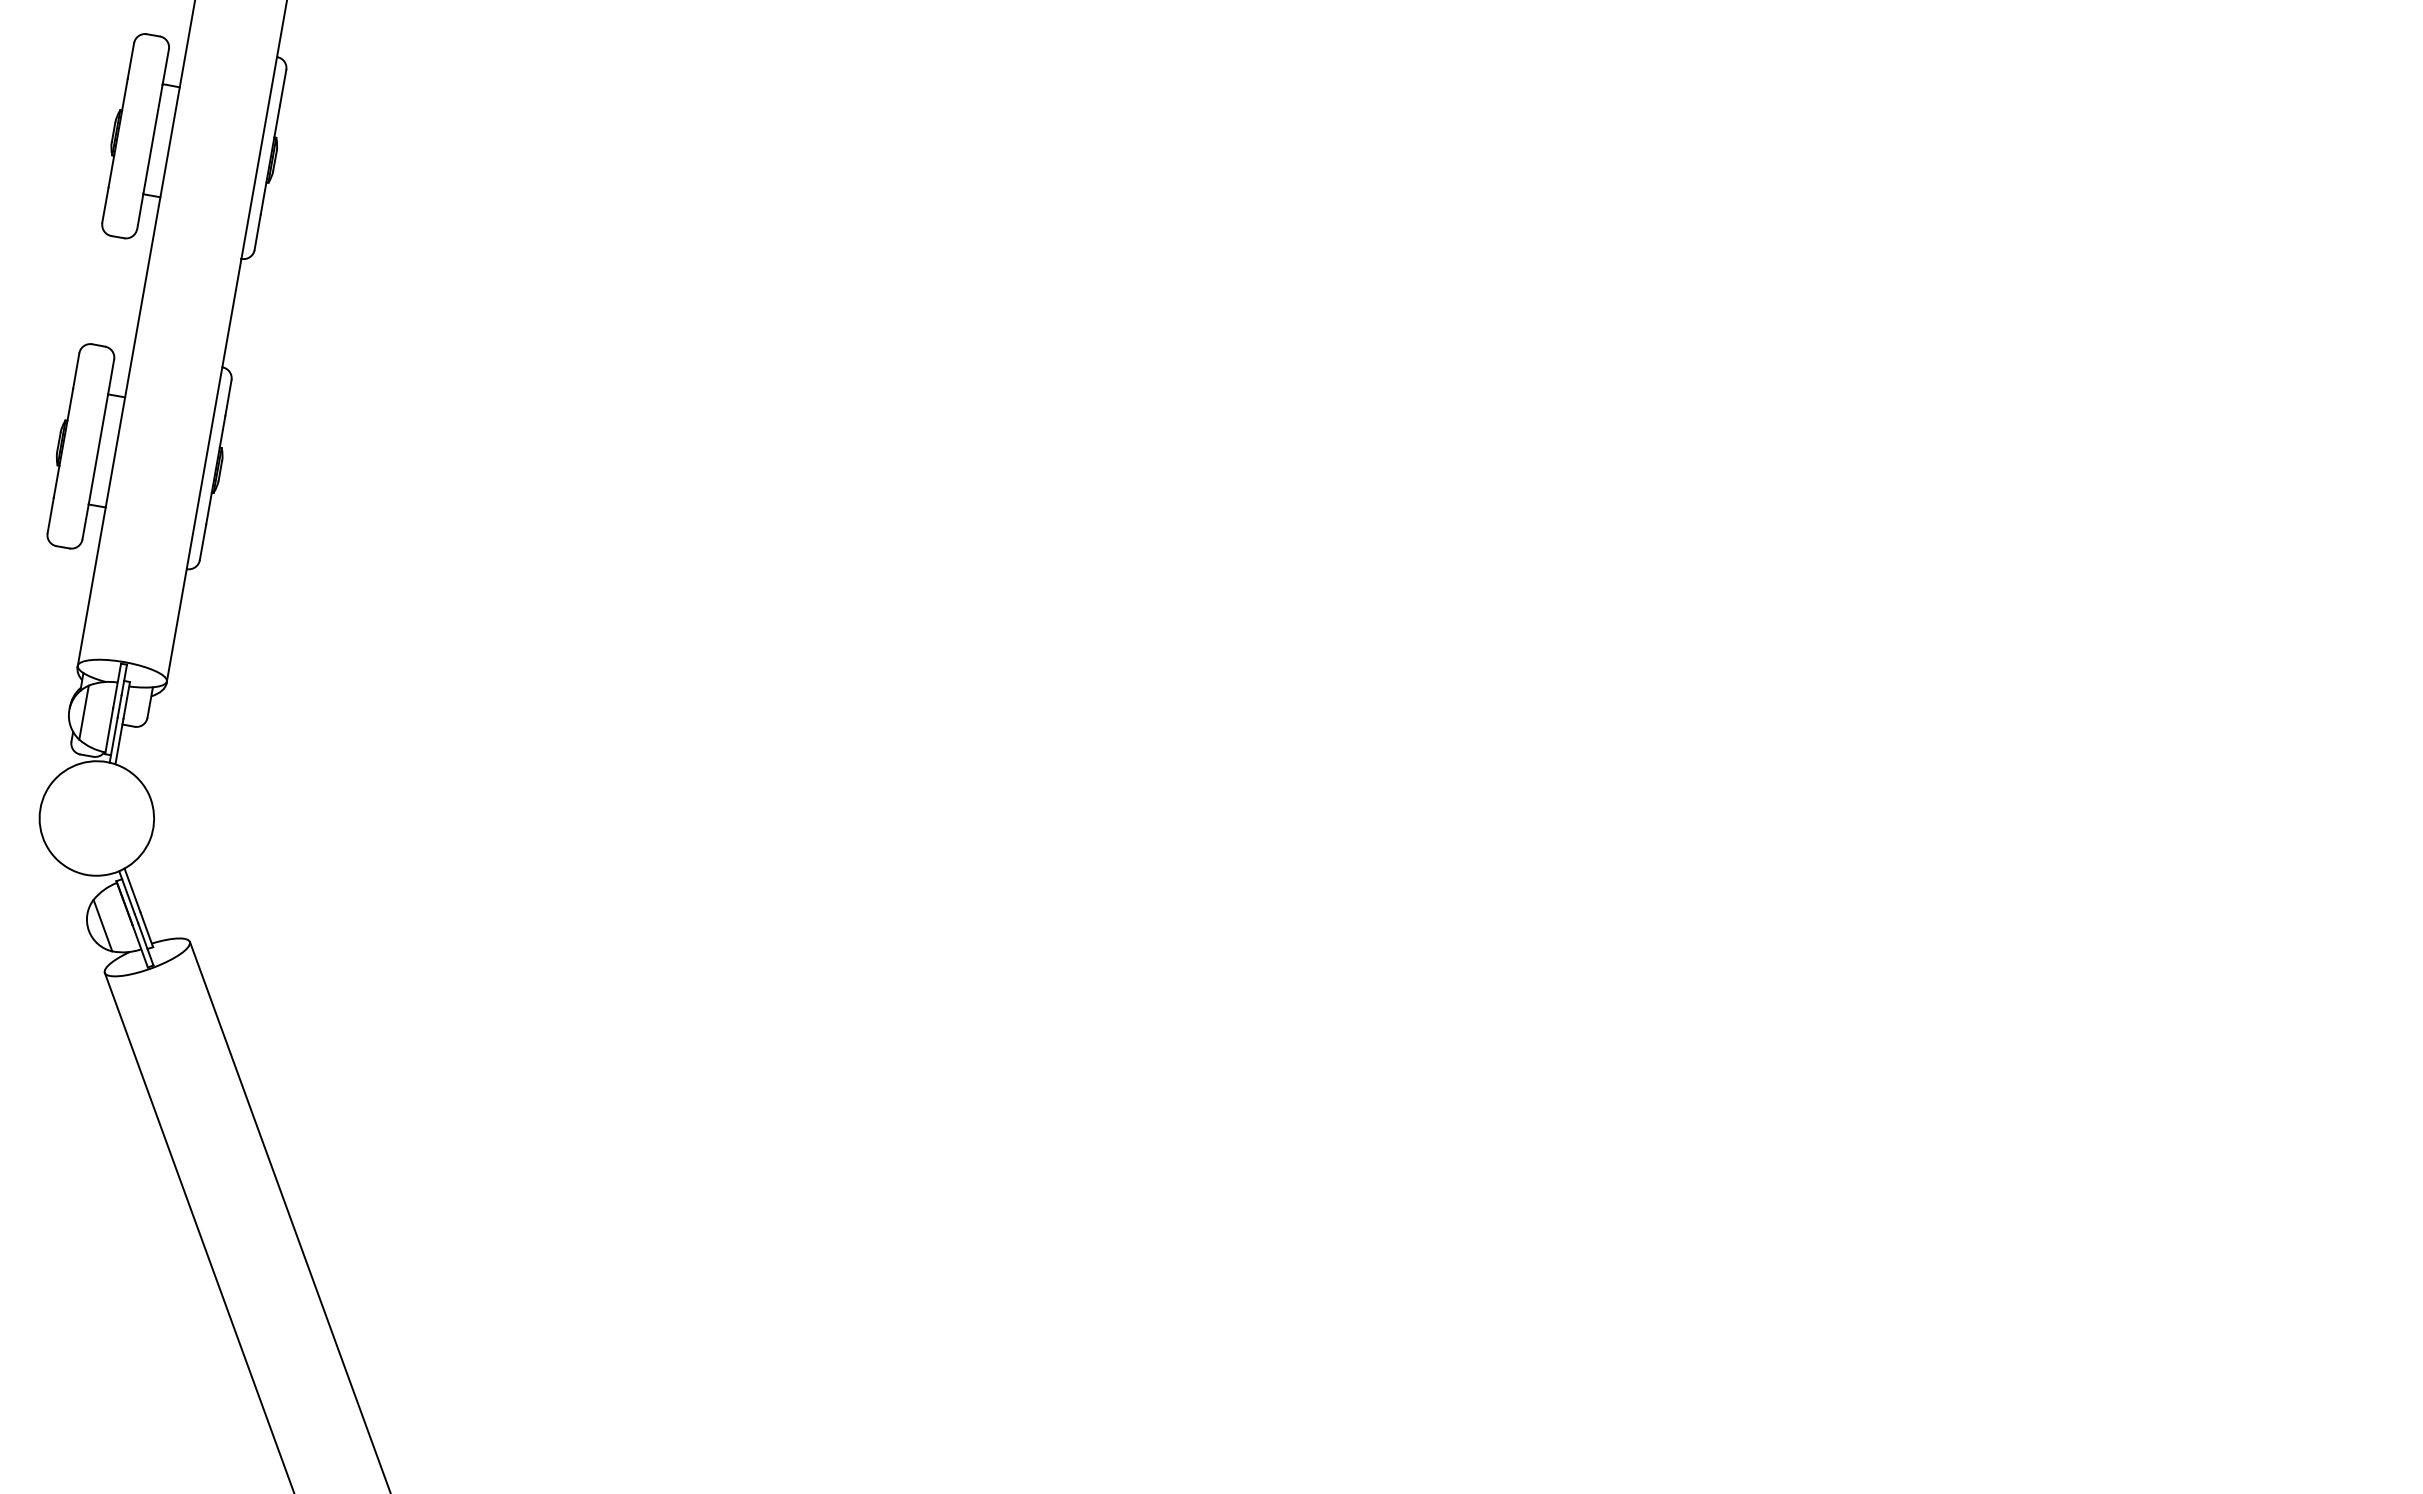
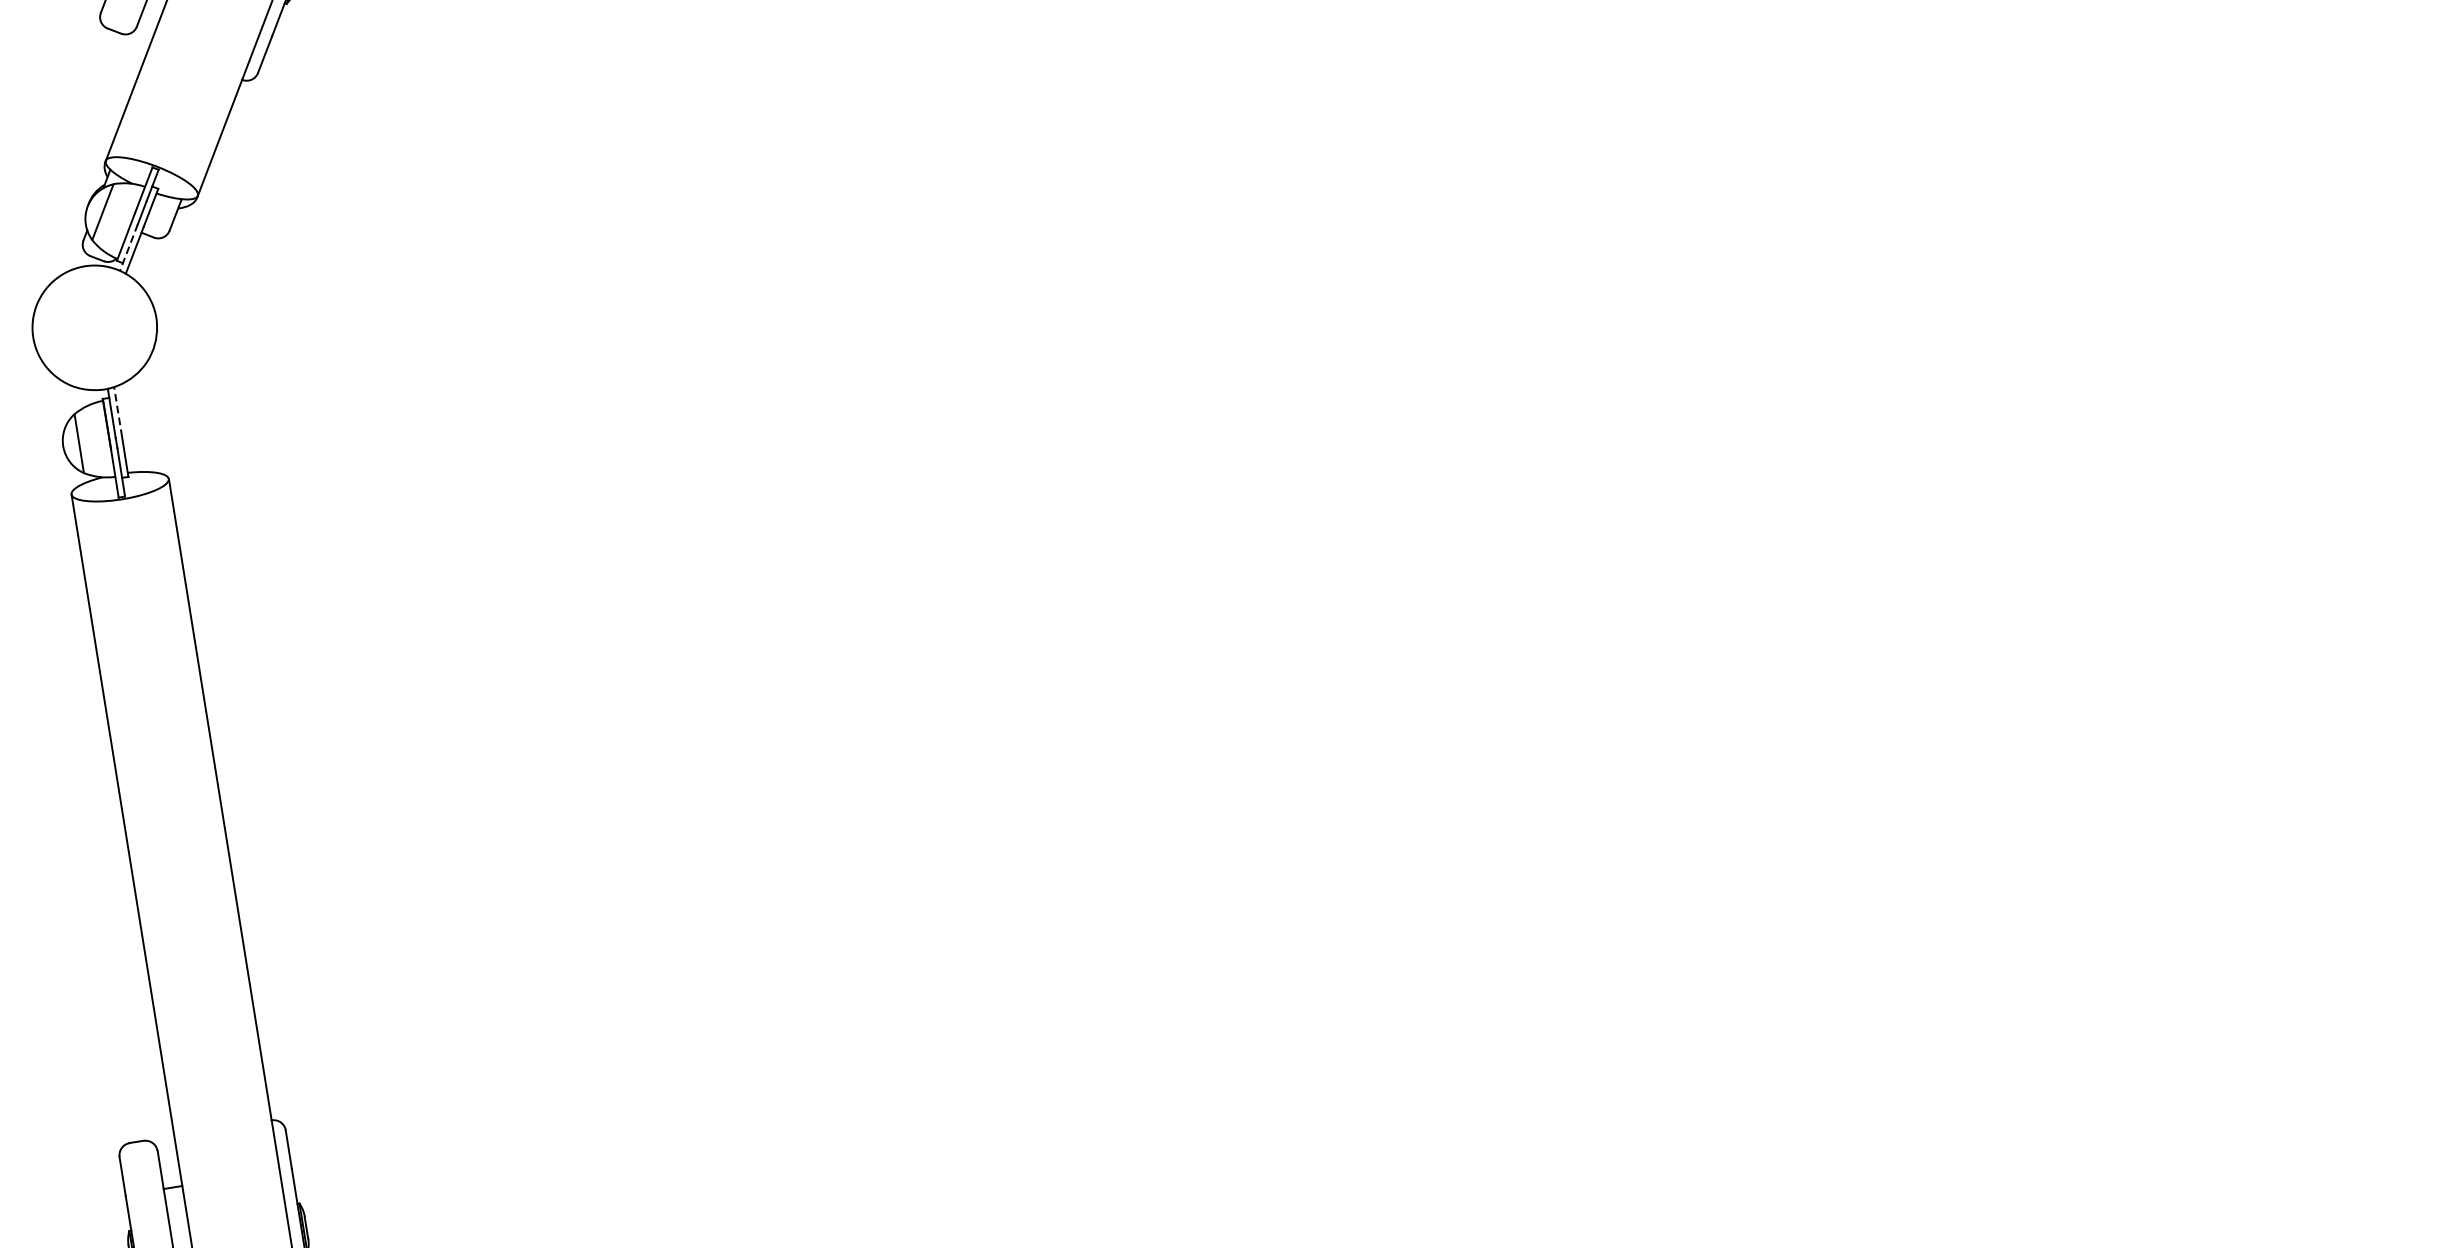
line: (113, 740) -> (128, 247), solid -> dashed
line: (132, 889) -> (118, 411), solid -> dashed

